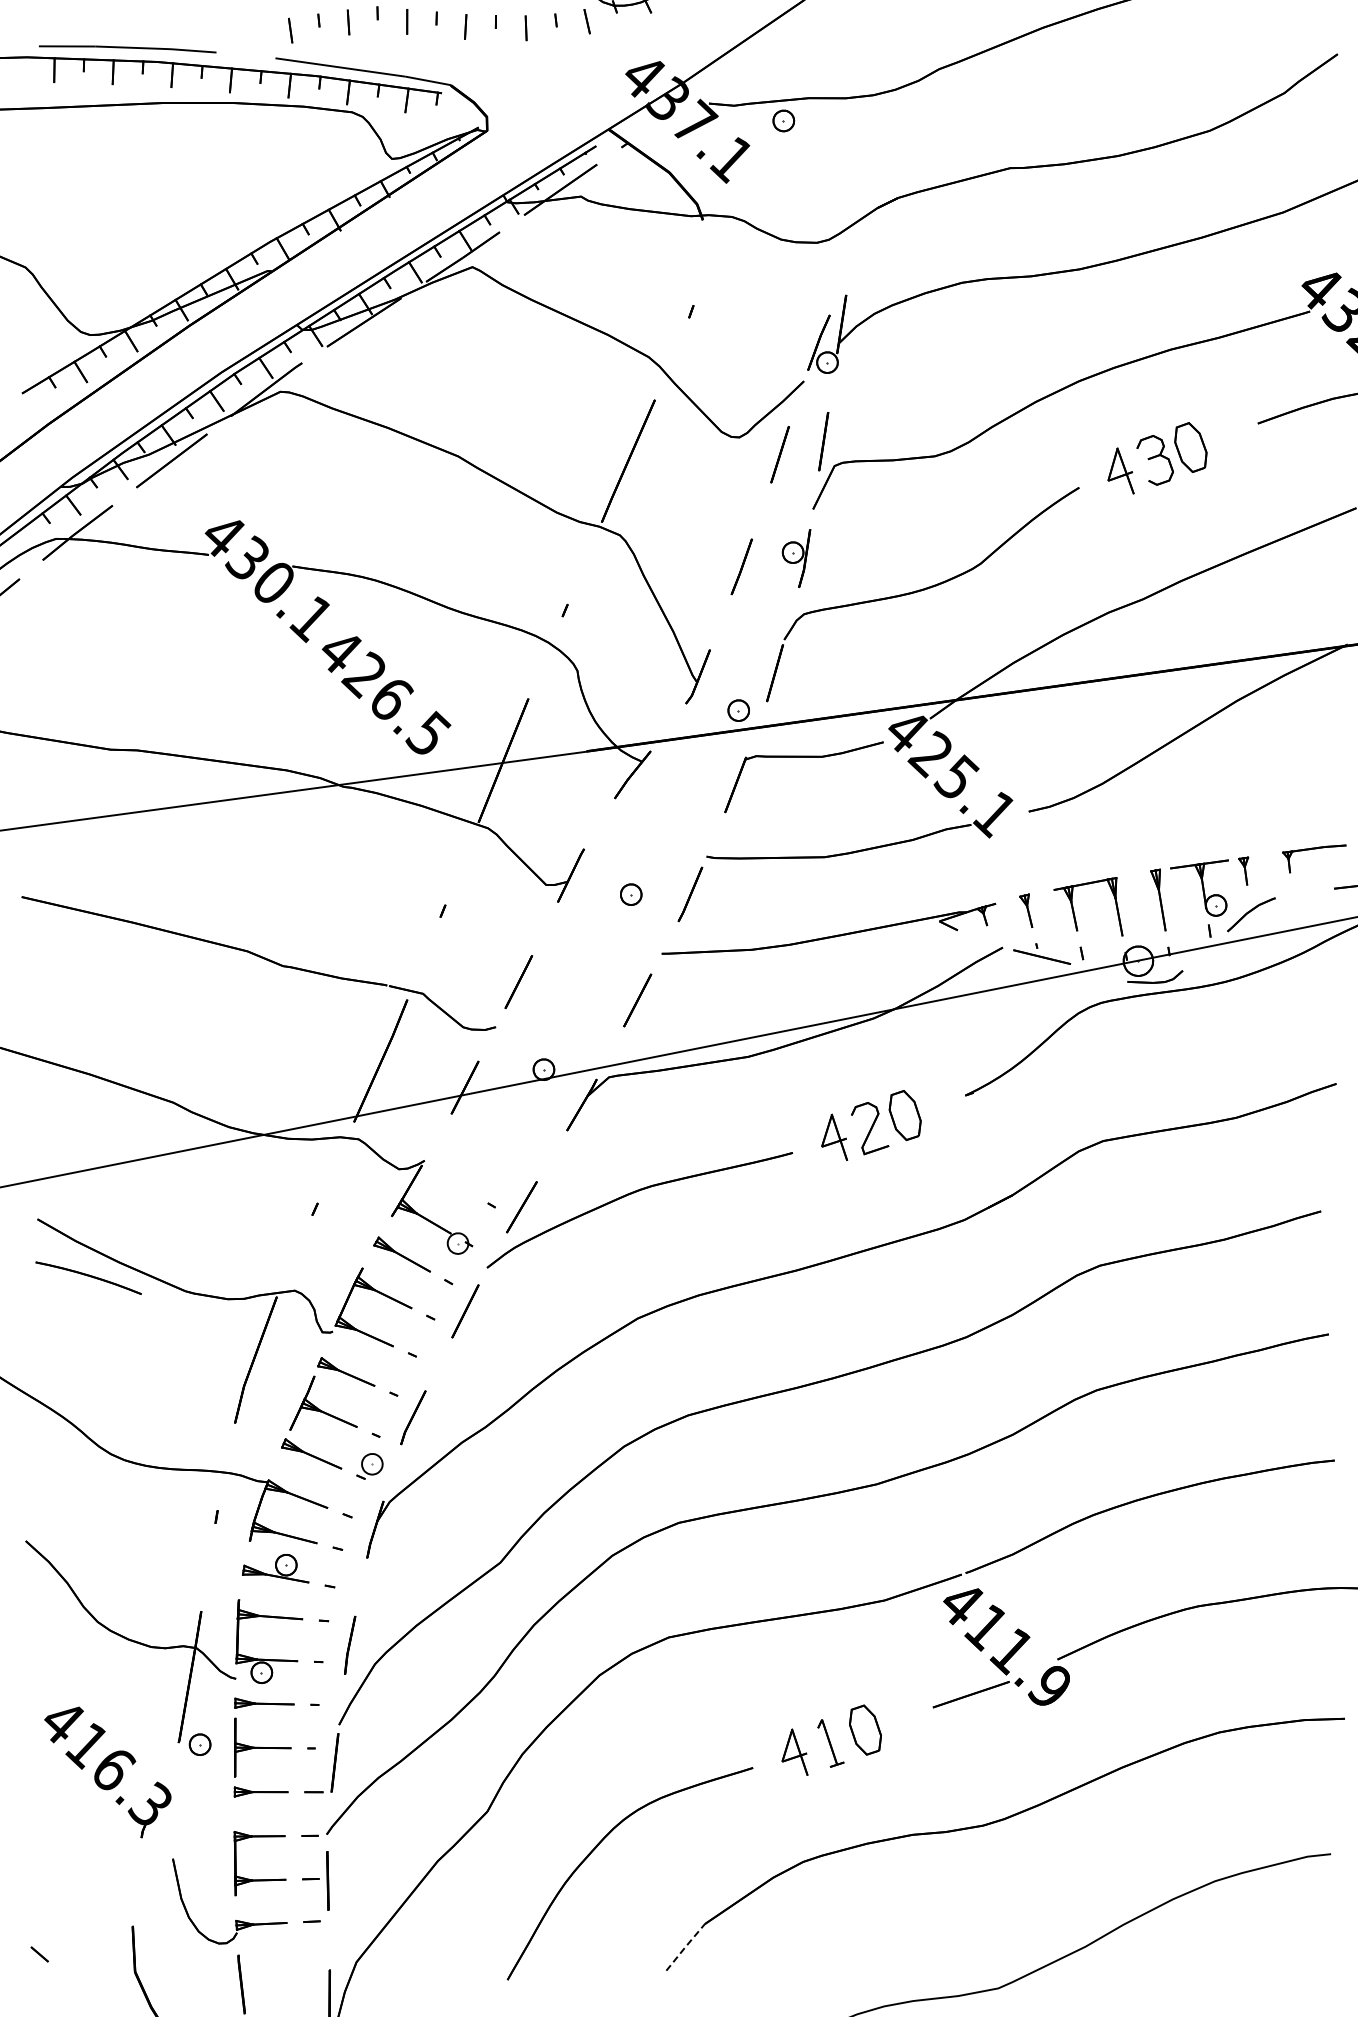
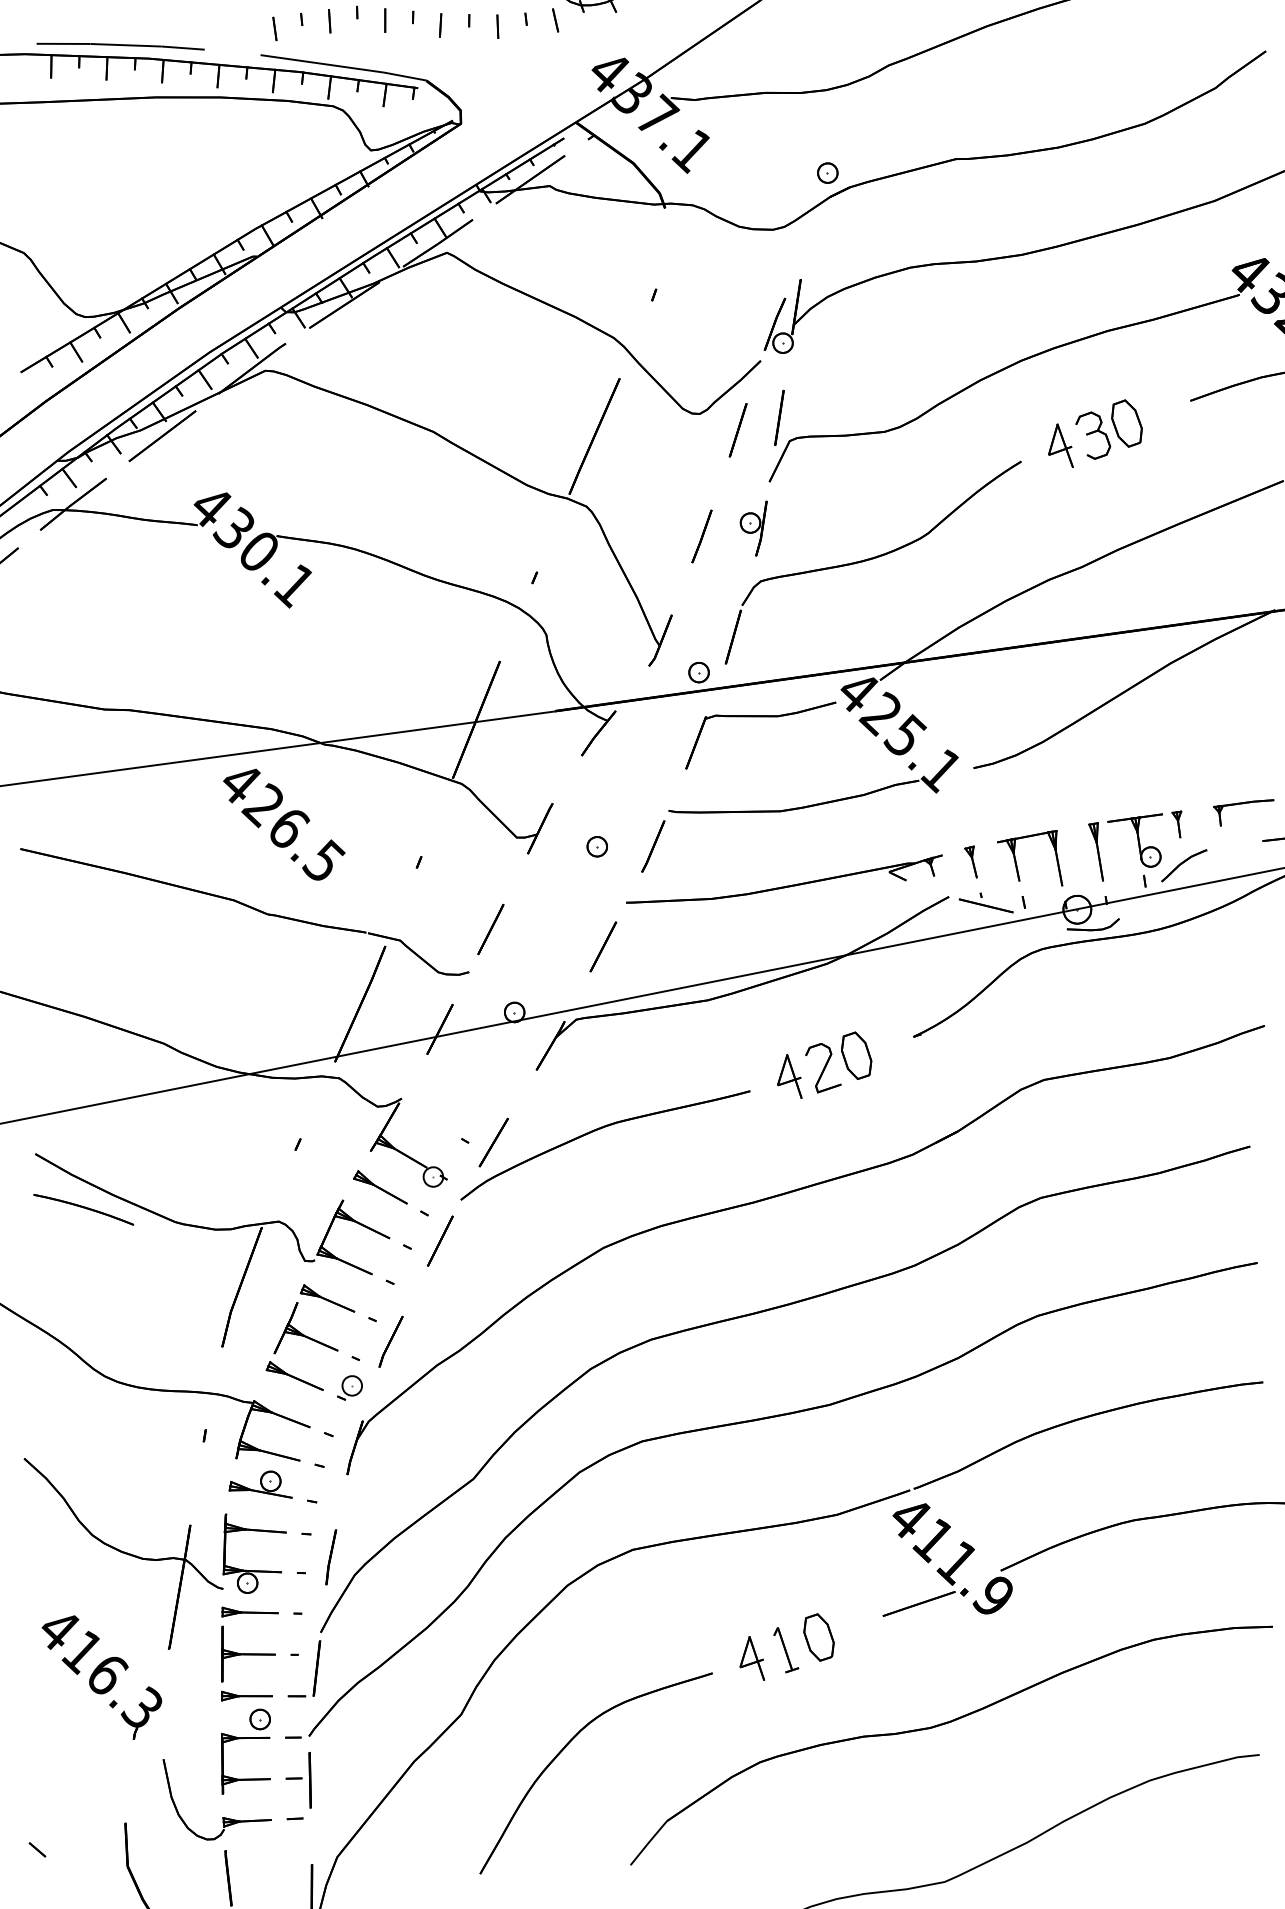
part: (783, 120) -> (827, 172), moved
text: (386, 695) -> (284, 824), moved
part: (199, 1744) -> (259, 1719), moved
line: (685, 1947) -> (648, 1843), dashed -> solid

